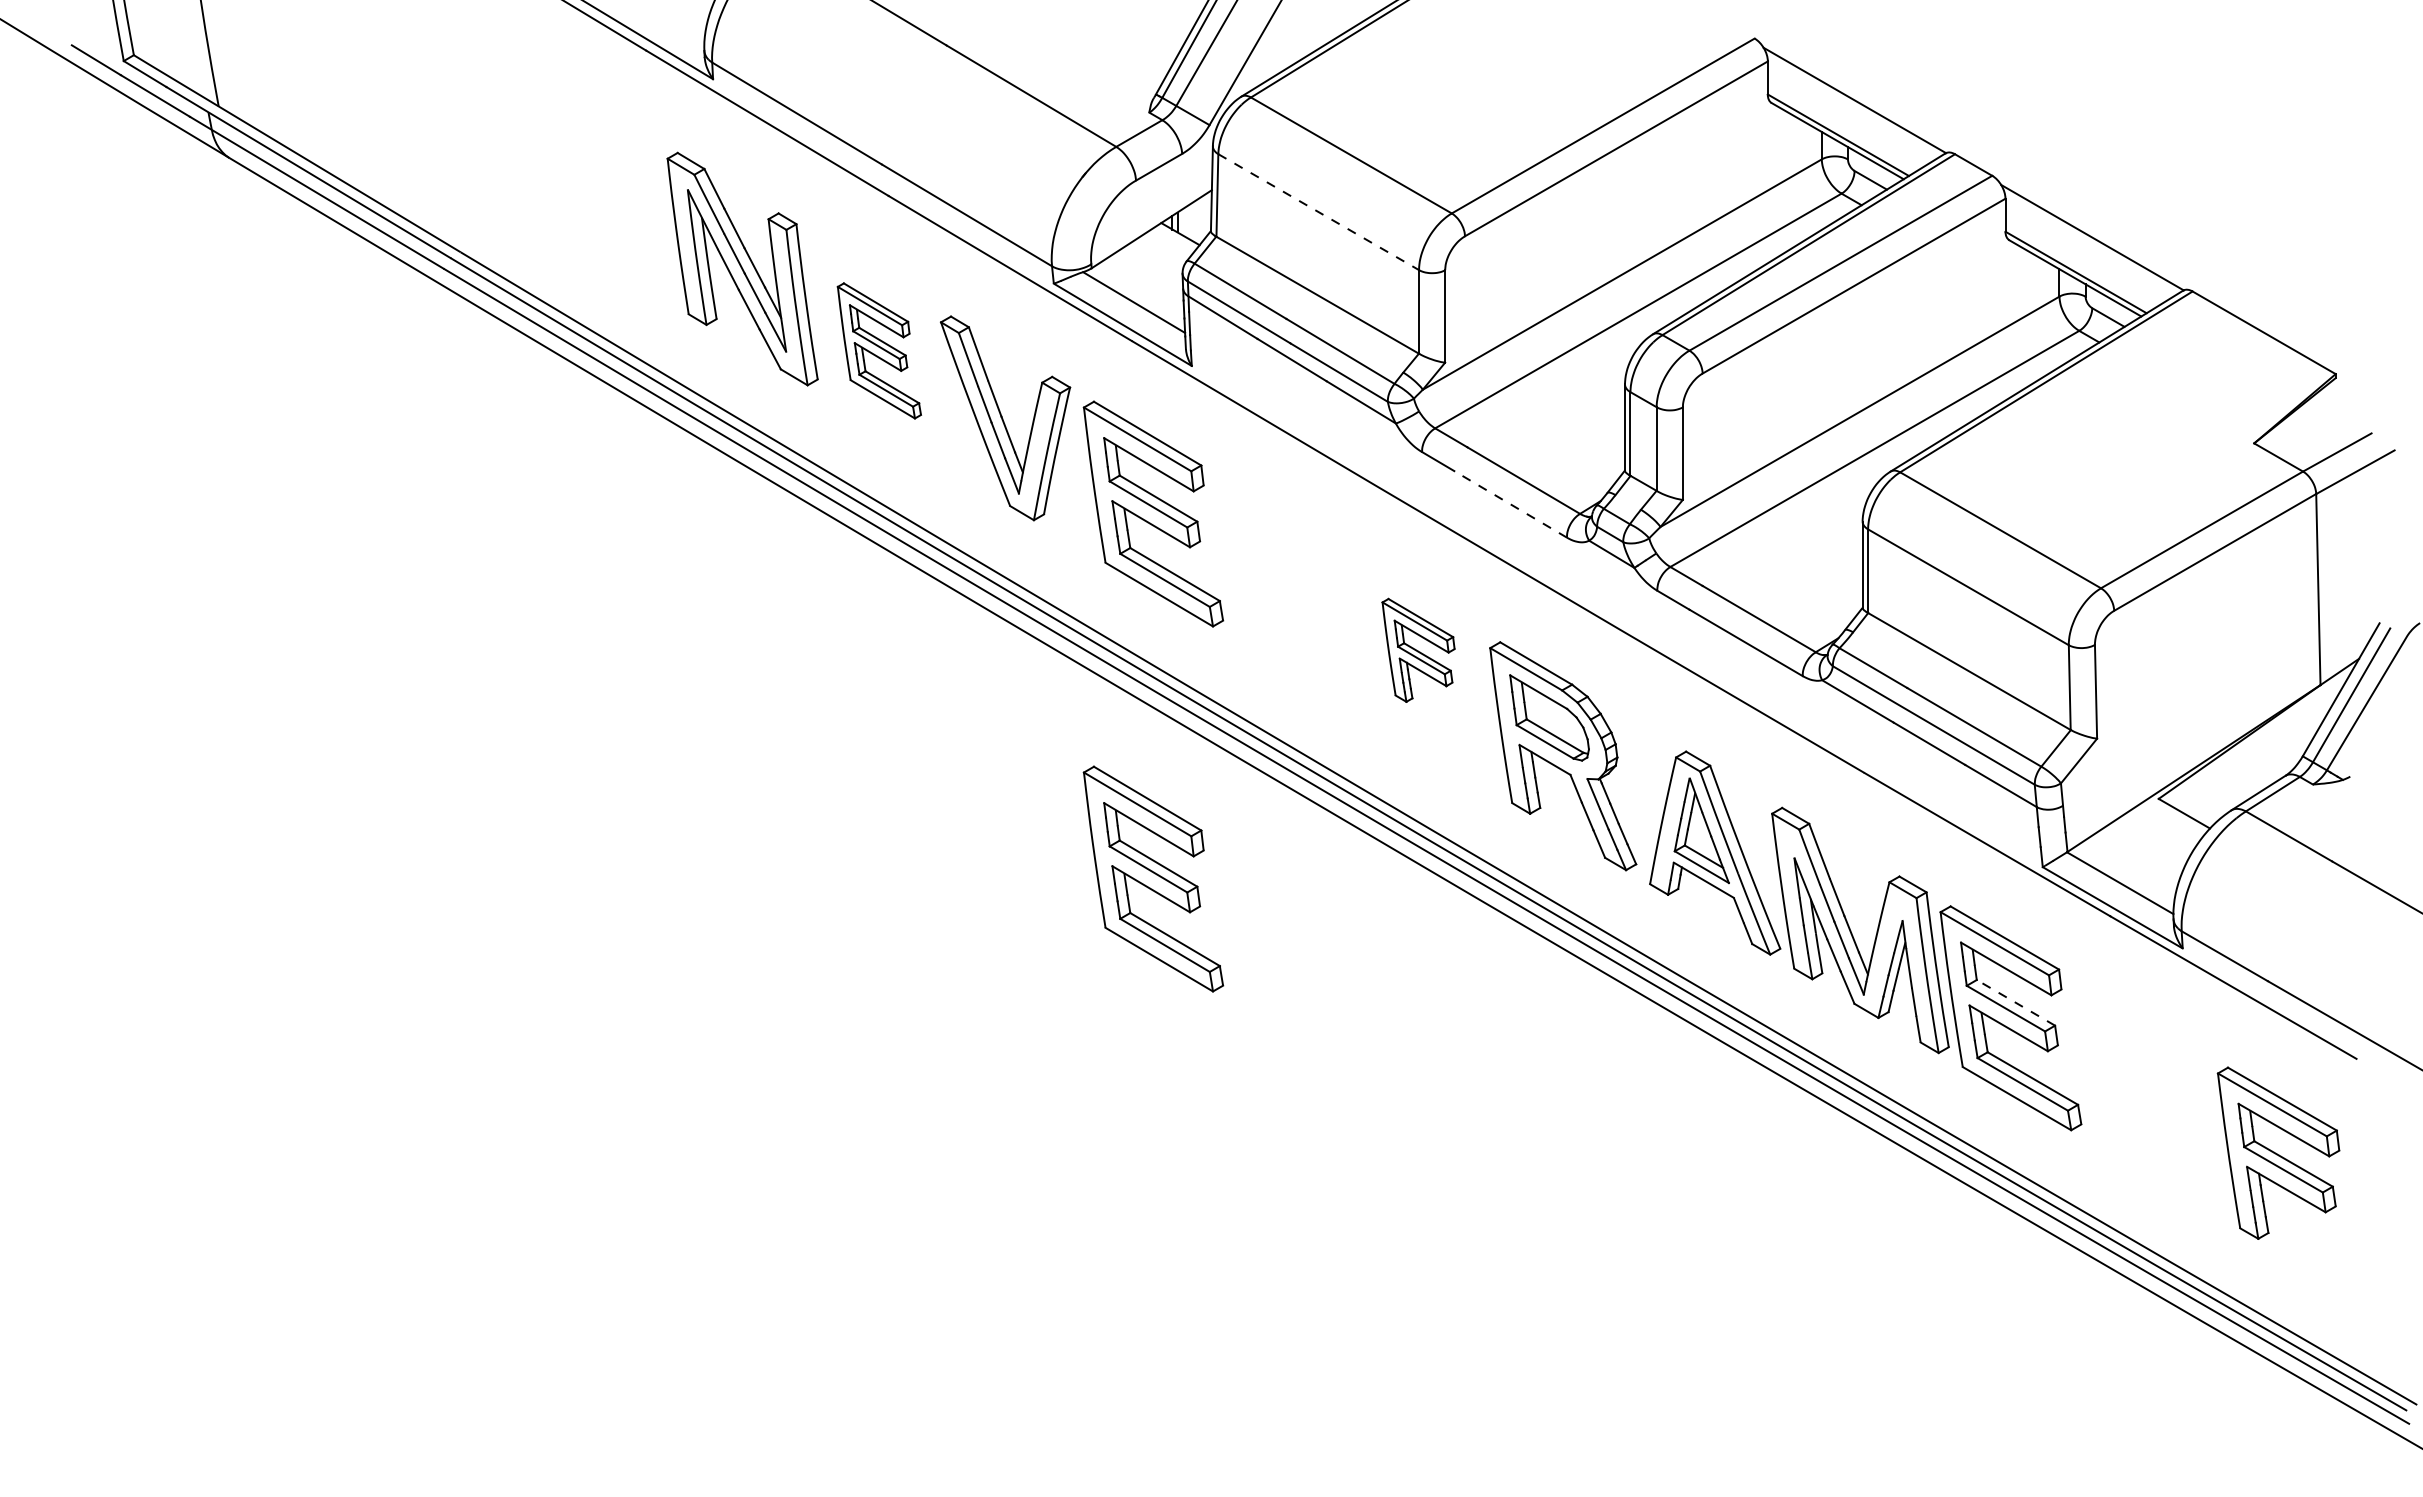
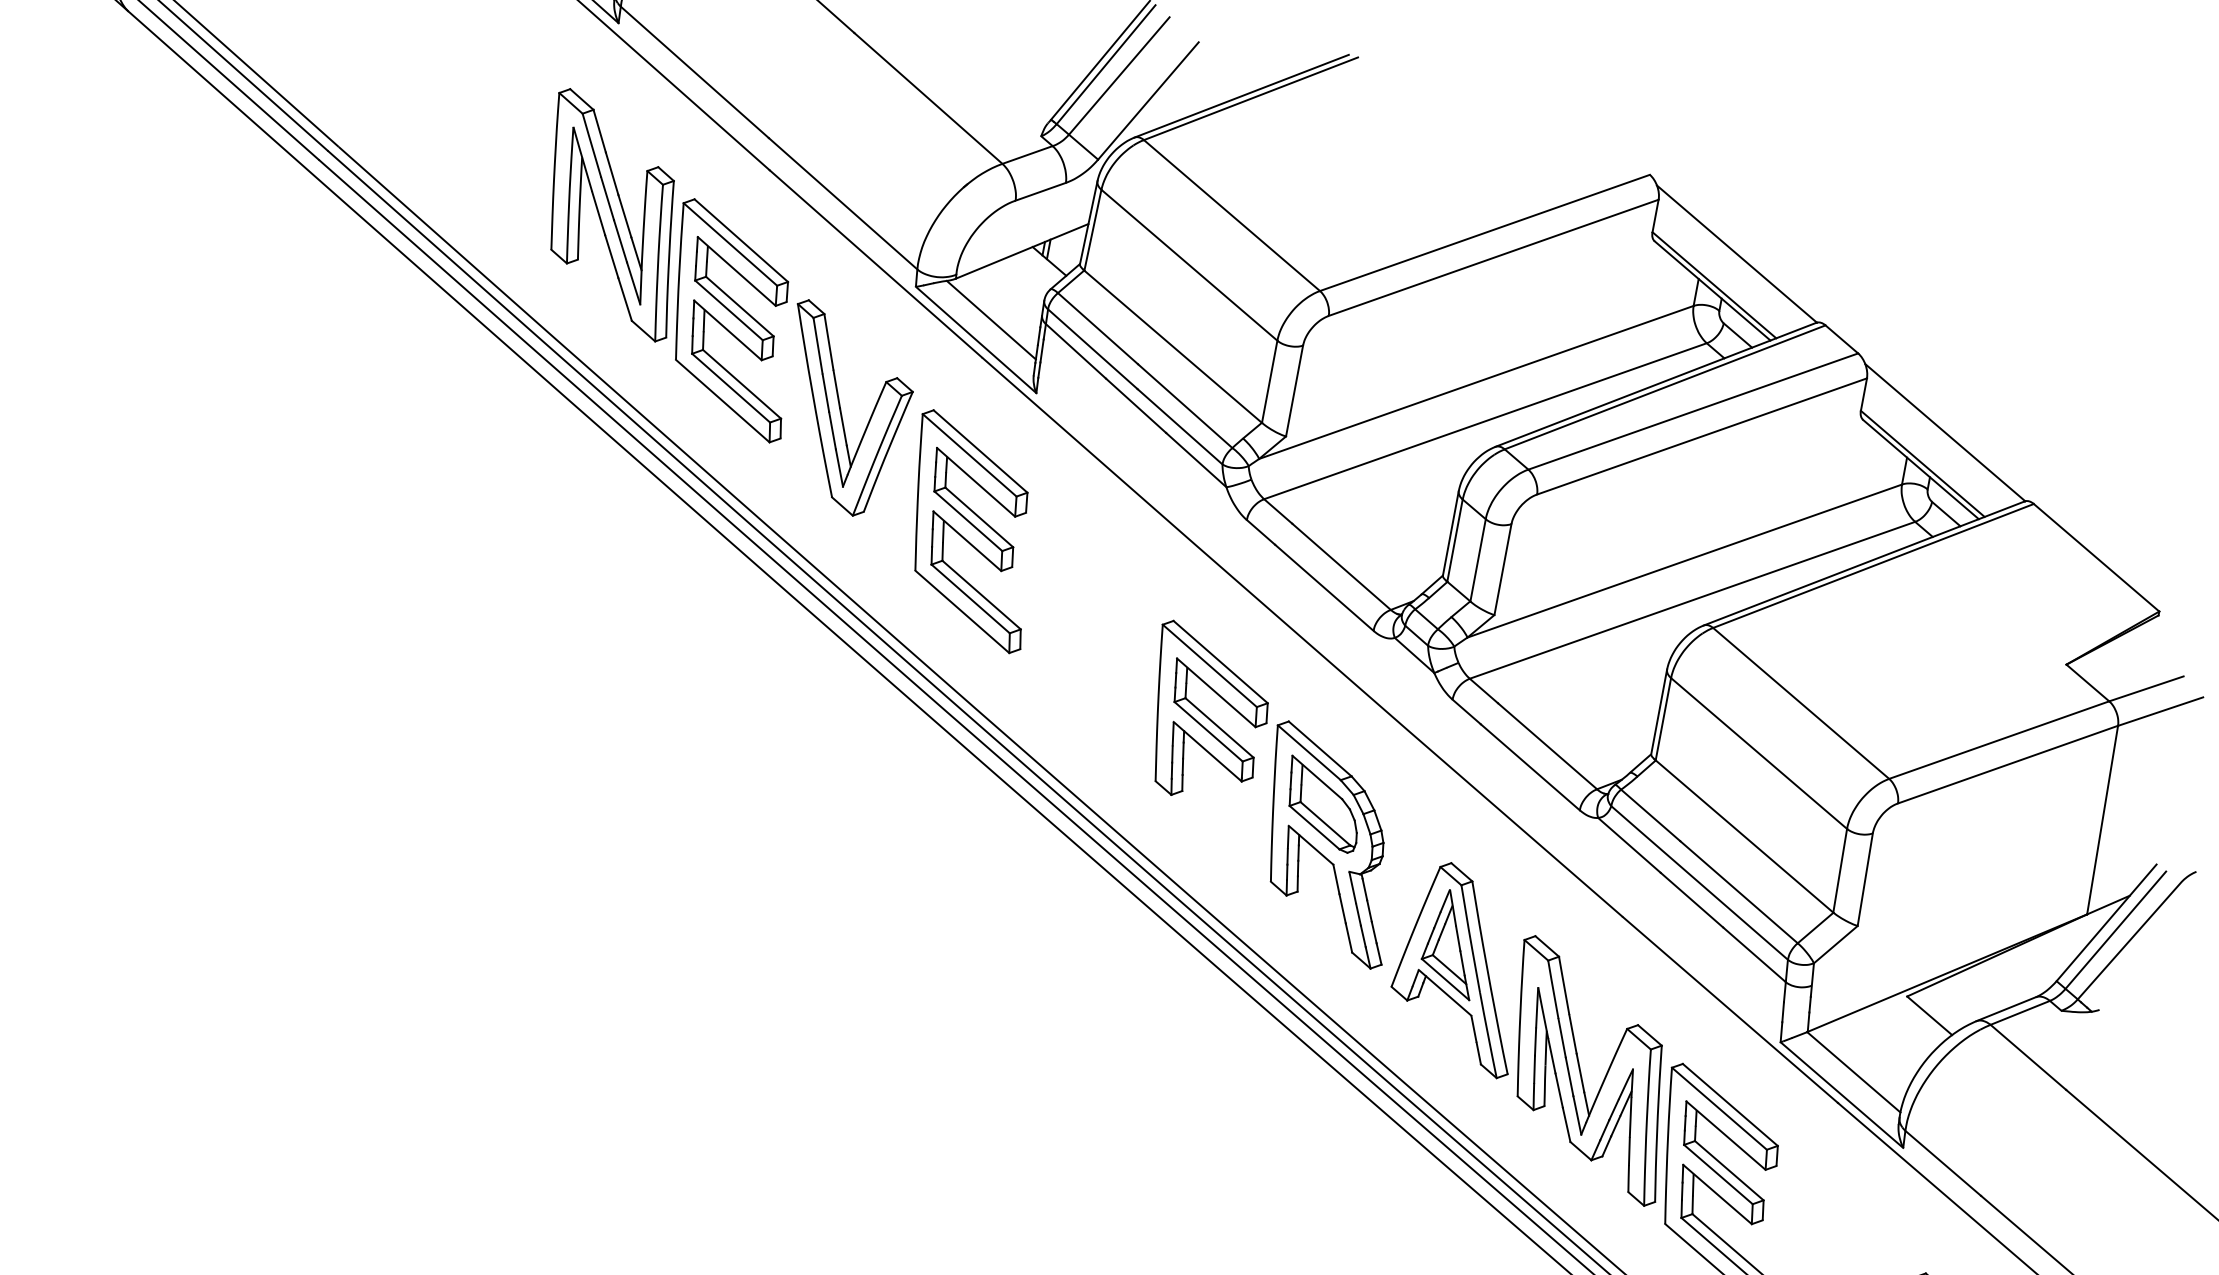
line: (1318, 212) -> (1189, 265), dashed -> solid
part: (879, 350) -> (732, 320), size x1.67
line: (1510, 504) -> (1324, 587), dashed -> solid
part: (1418, 650) -> (1206, 714), size x1.67
part: (1153, 878) -> (904, 889), removed
line: (2015, 1002) -> (1728, 1170), dashed -> solid

